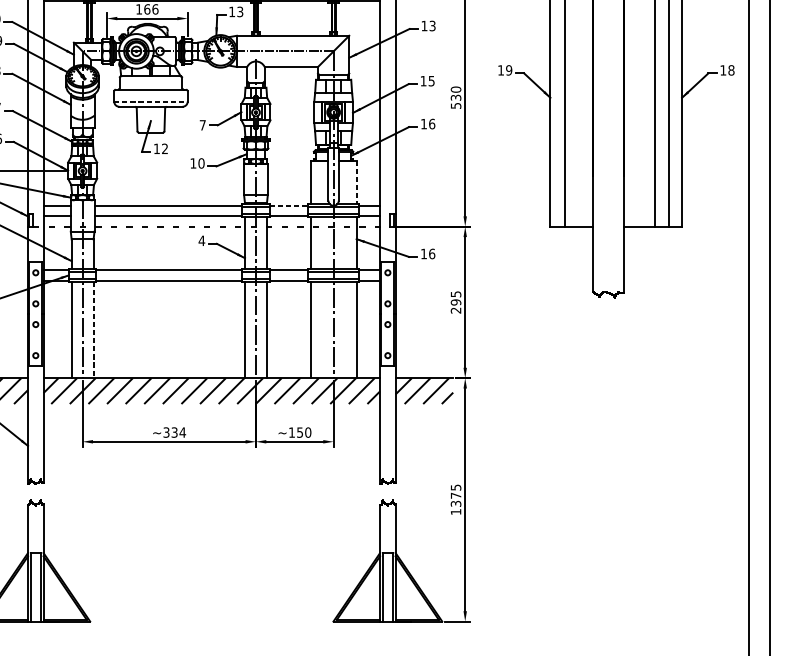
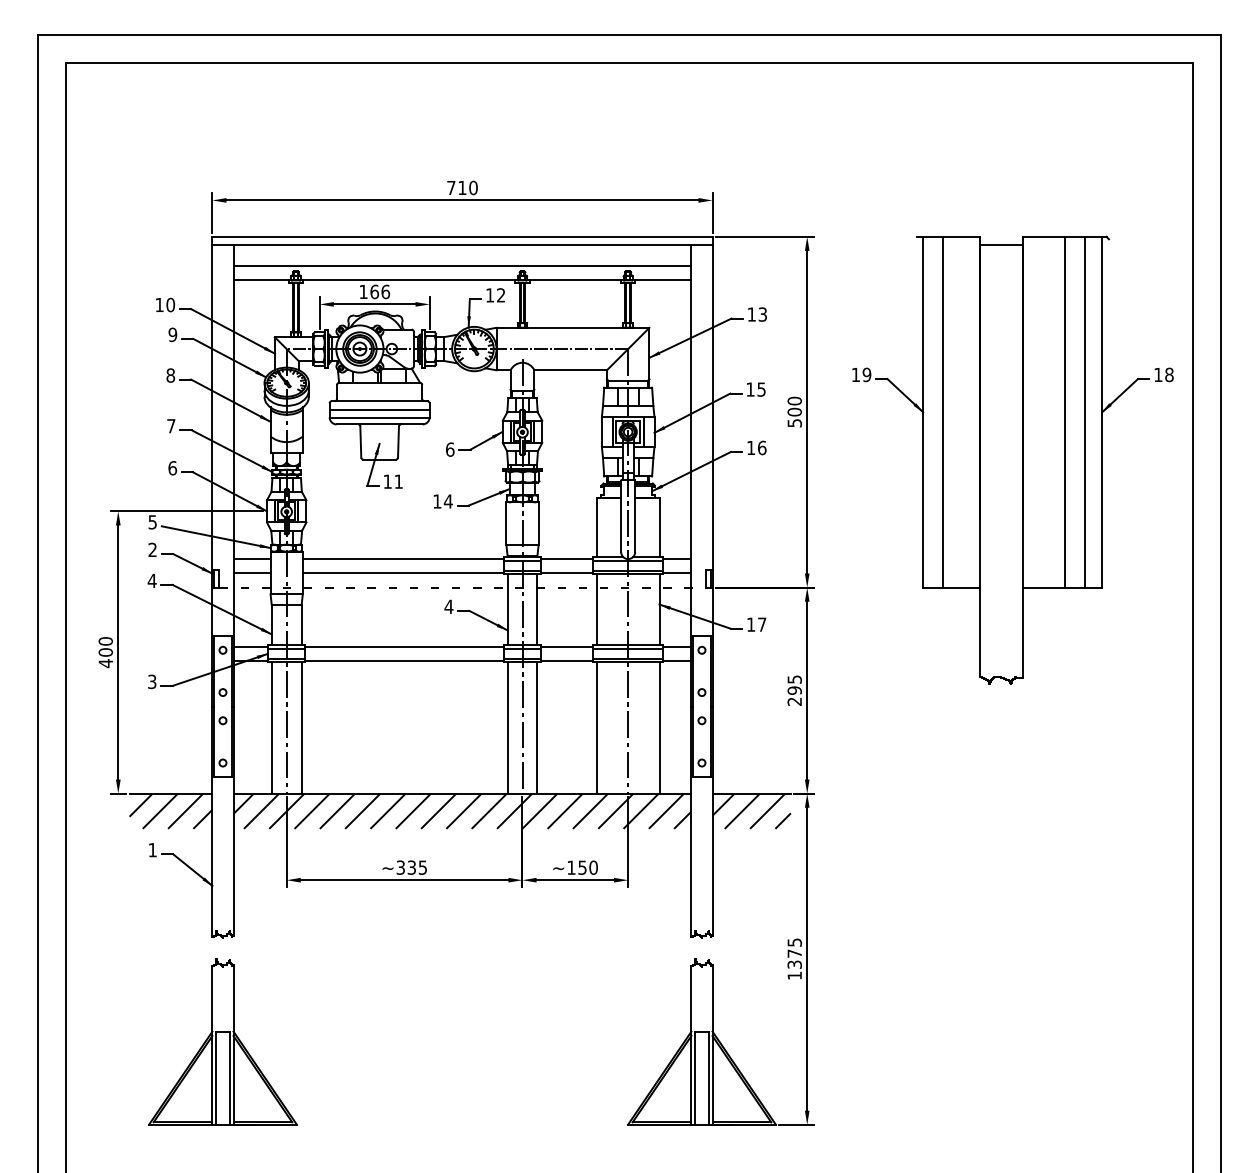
text: (240, 12) -> (501, 295), 13 -> 12
line: (150, 95) -> (379, 409), added
text: (455, 97) -> (794, 411), 530 -> 500
line: (151, 102) -> (380, 418), dashed -> solid
text: (203, 125) -> (450, 449), 7 -> 6
text: (164, 148) -> (398, 481), 12 -> 11
text: (200, 163) -> (447, 501), 10 -> 14
line: (356, 182) -> (659, 527), dashed -> solid
line: (289, 205) -> (567, 558), dashed -> solid
text: (432, 253) -> (762, 624), 16 -> 17
line: (93, 329) -> (301, 727), dashed -> solid
text: (182, 432) -> (422, 867), ~334 -> ~335

